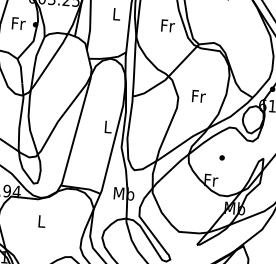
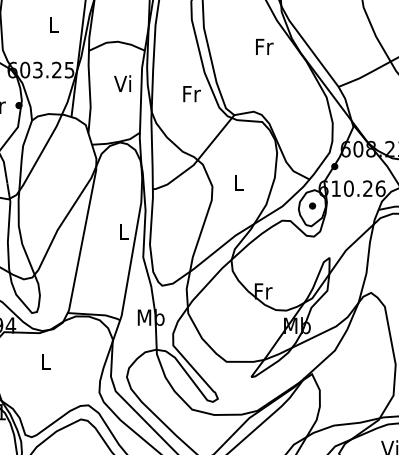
text: (115, 13) -> (122, 83), L -> Vi
text: (199, 96) -> (239, 183), Fr -> L
part: (222, 157) -> (312, 205), moved

